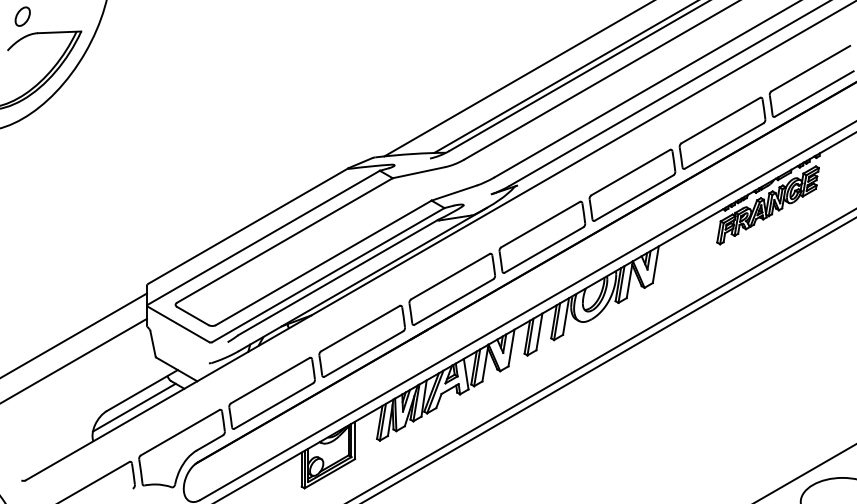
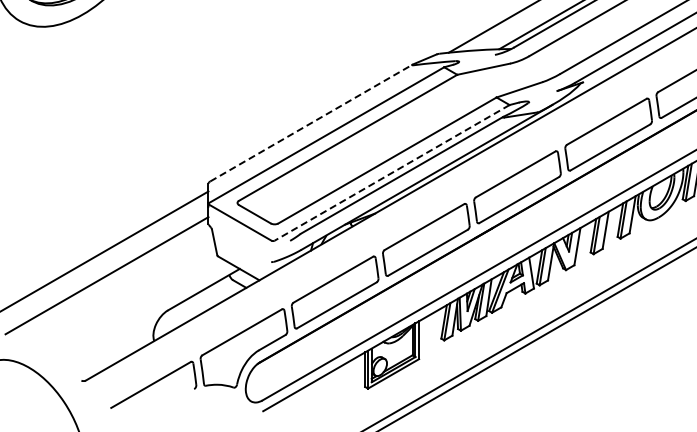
line: (249, 225) -> (312, 122), solid -> dashed
line: (327, 275) -> (391, 173), solid -> dashed
line: (133, 407) -> (194, 306), removed

